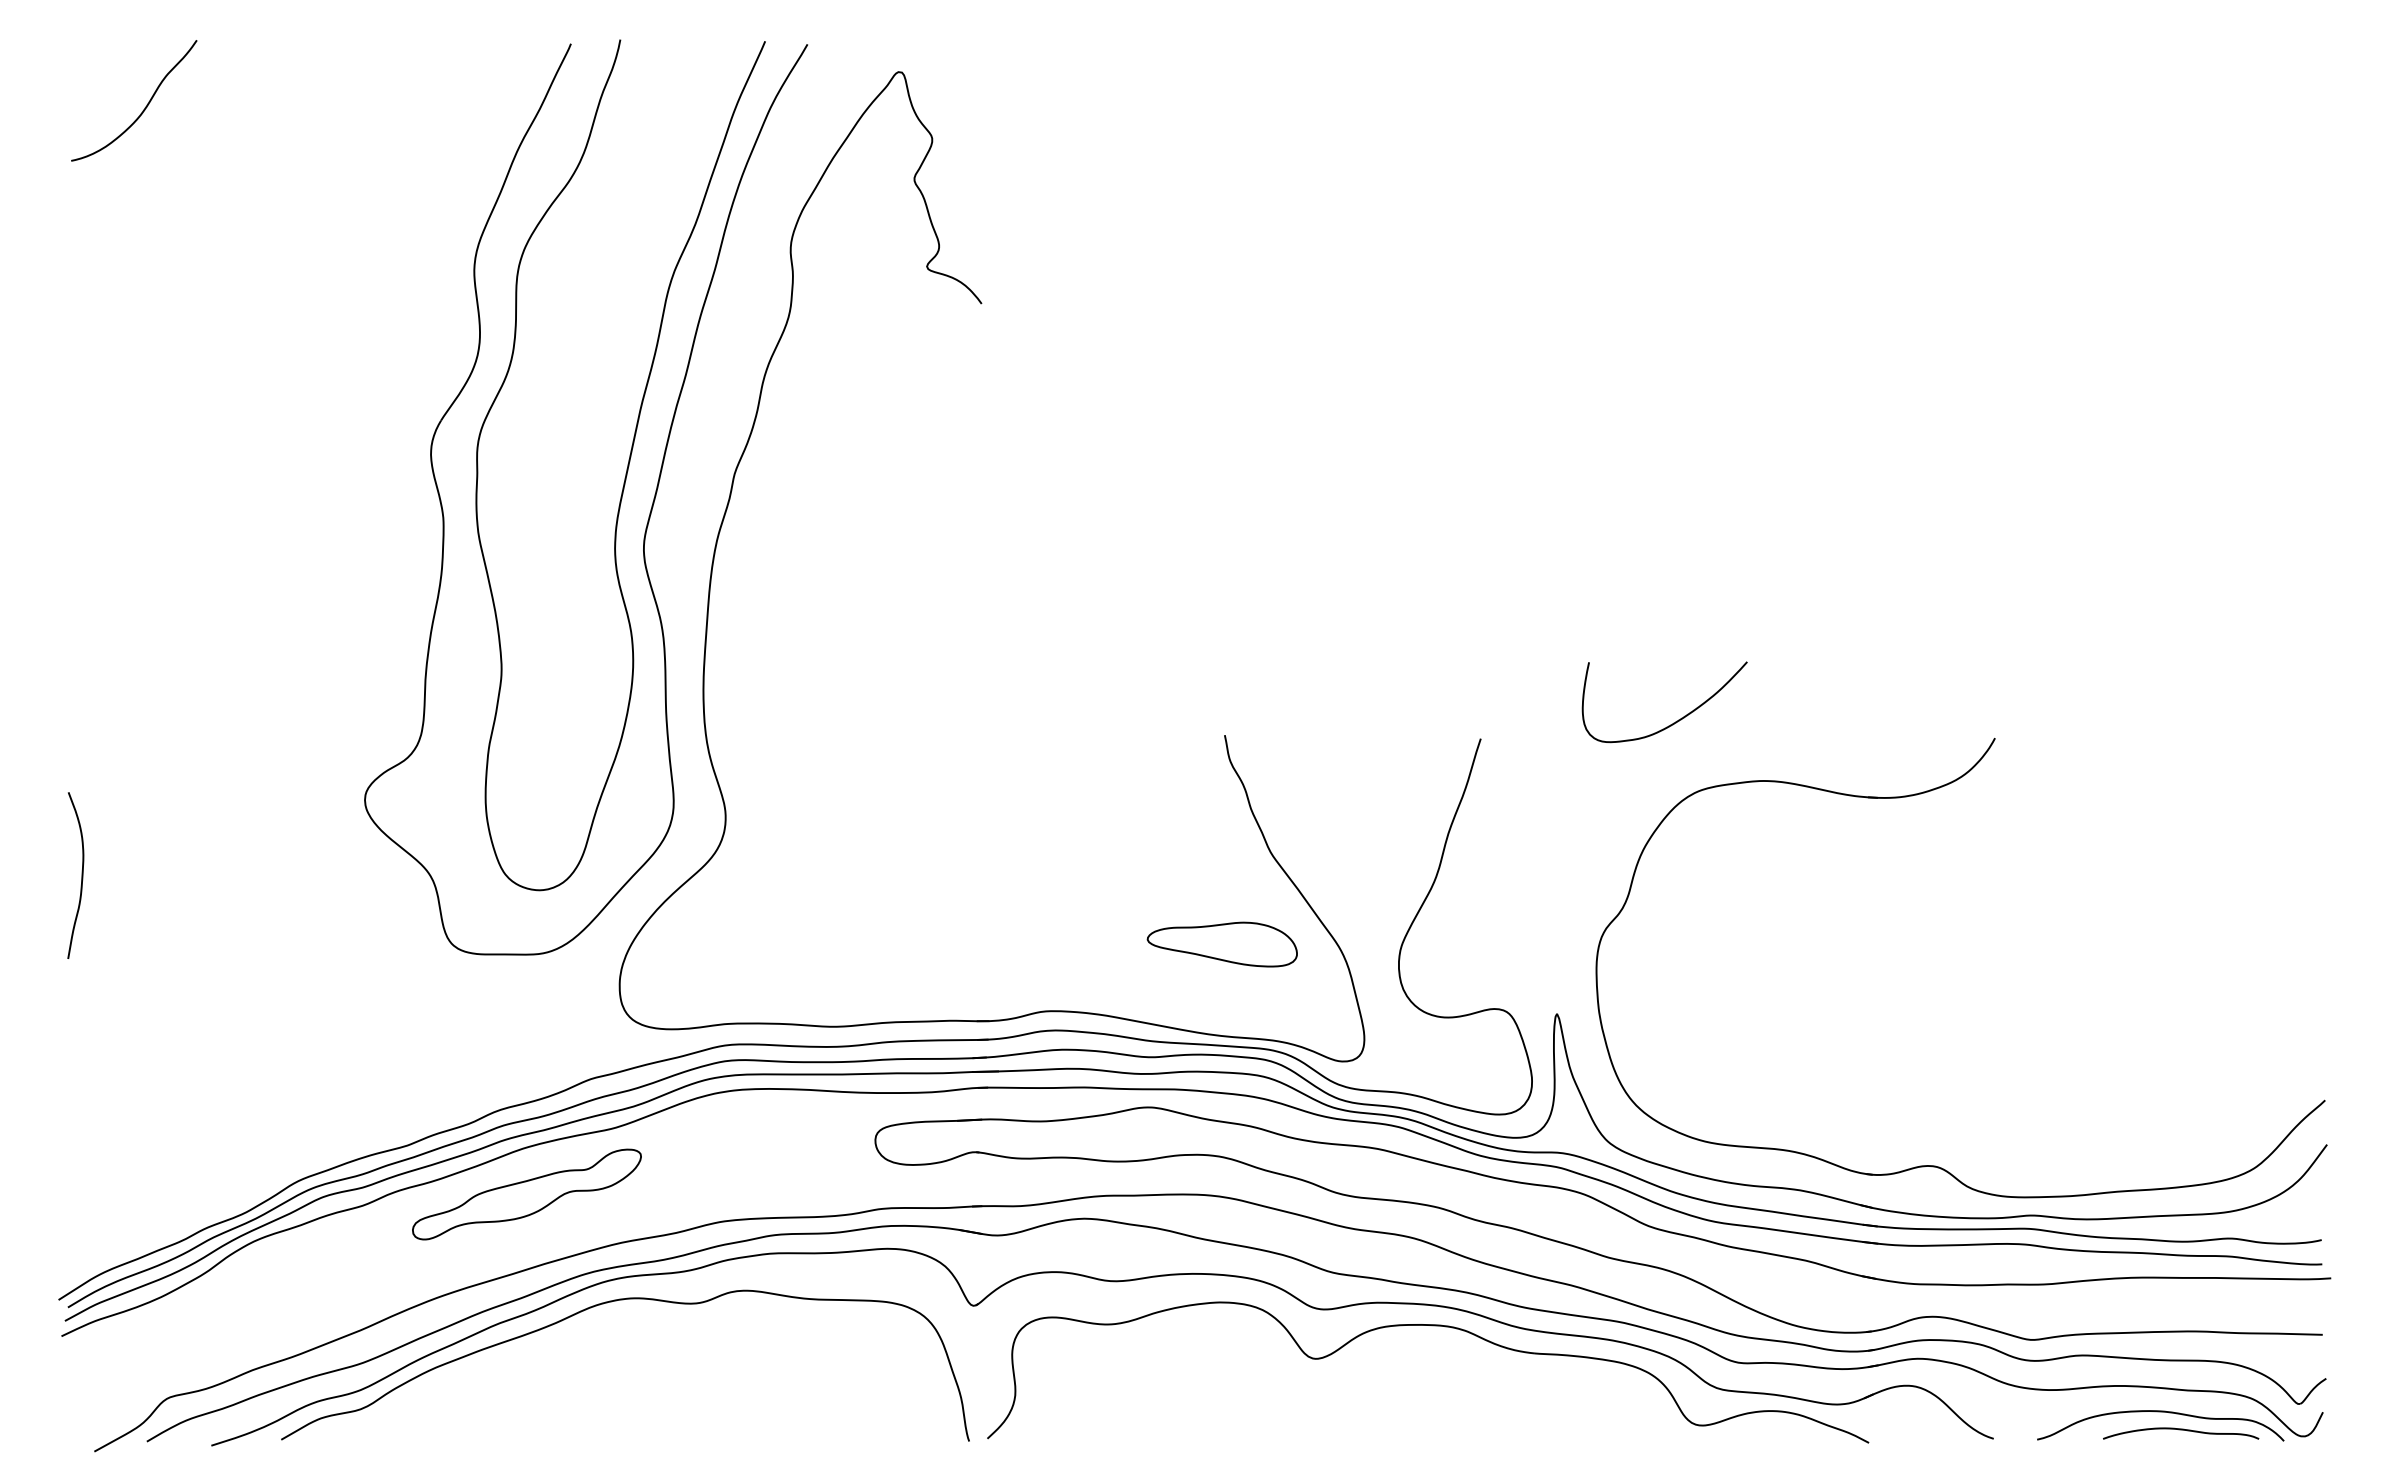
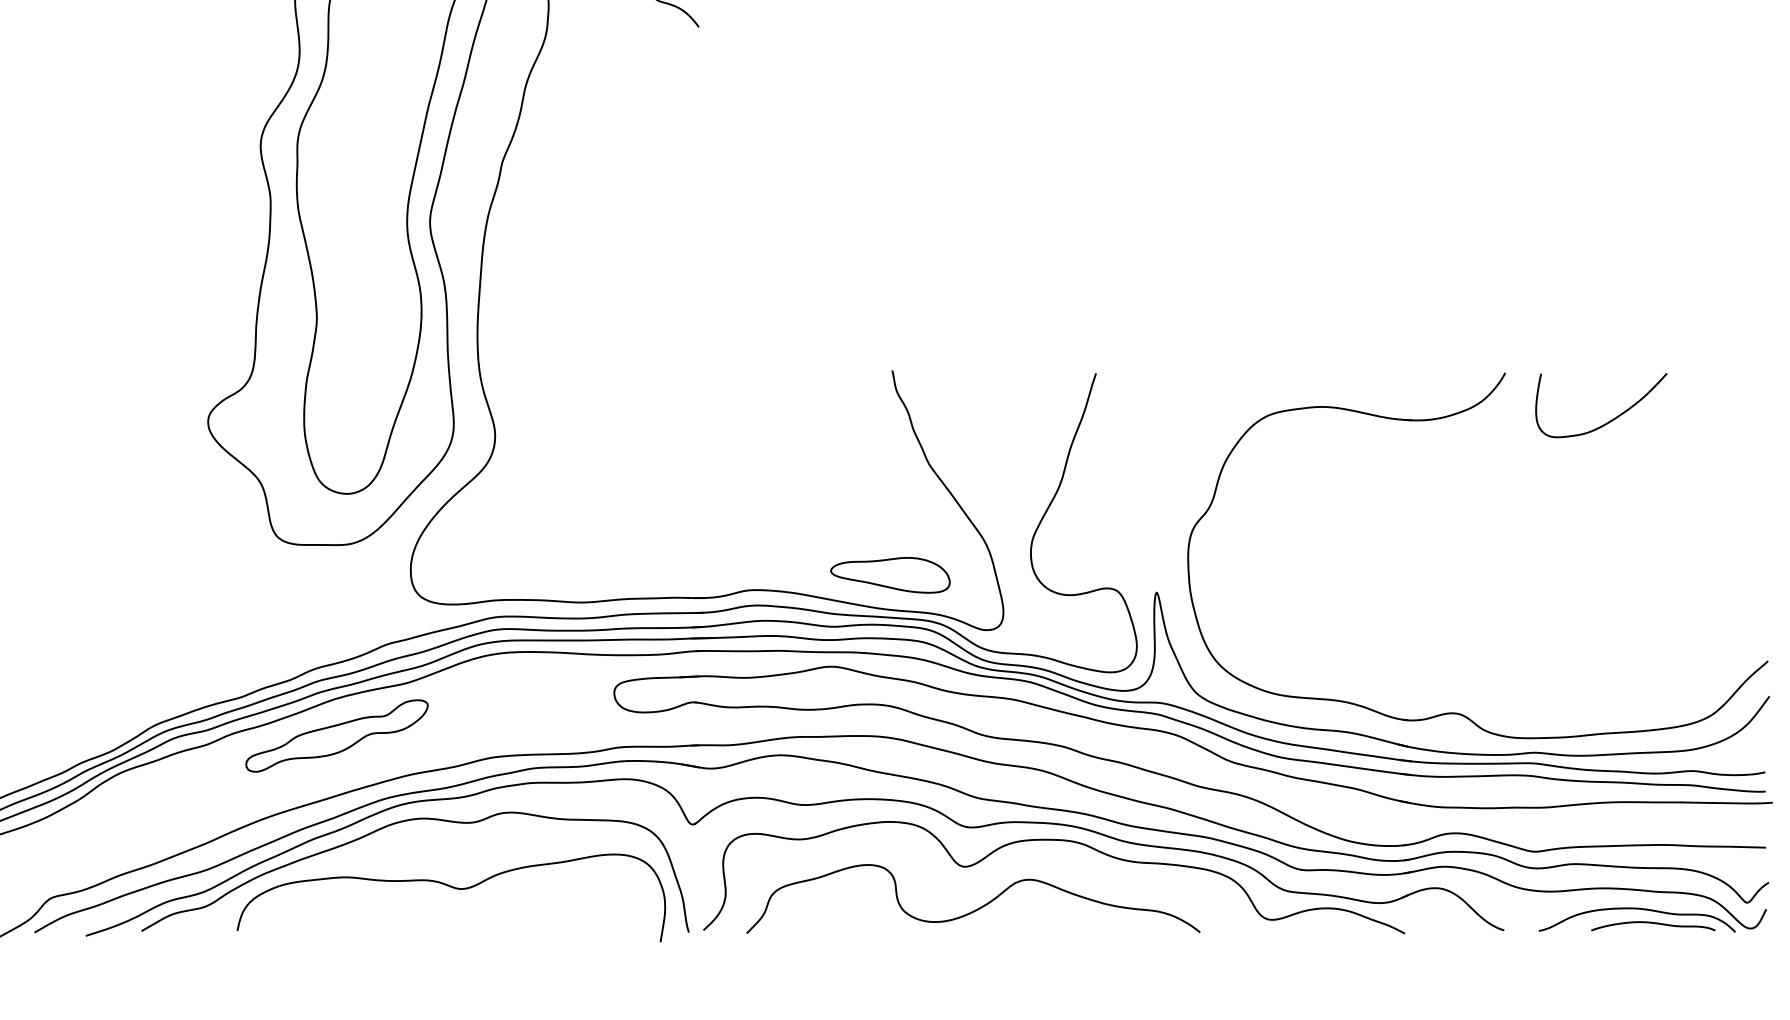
curve: (1673, 722) -> (1608, 421), moved
part: (1221, 944) -> (889, 575), moved
part: (674, 1386) -> (454, 888), added
curve: (1331, 1411) -> (977, 908), added

